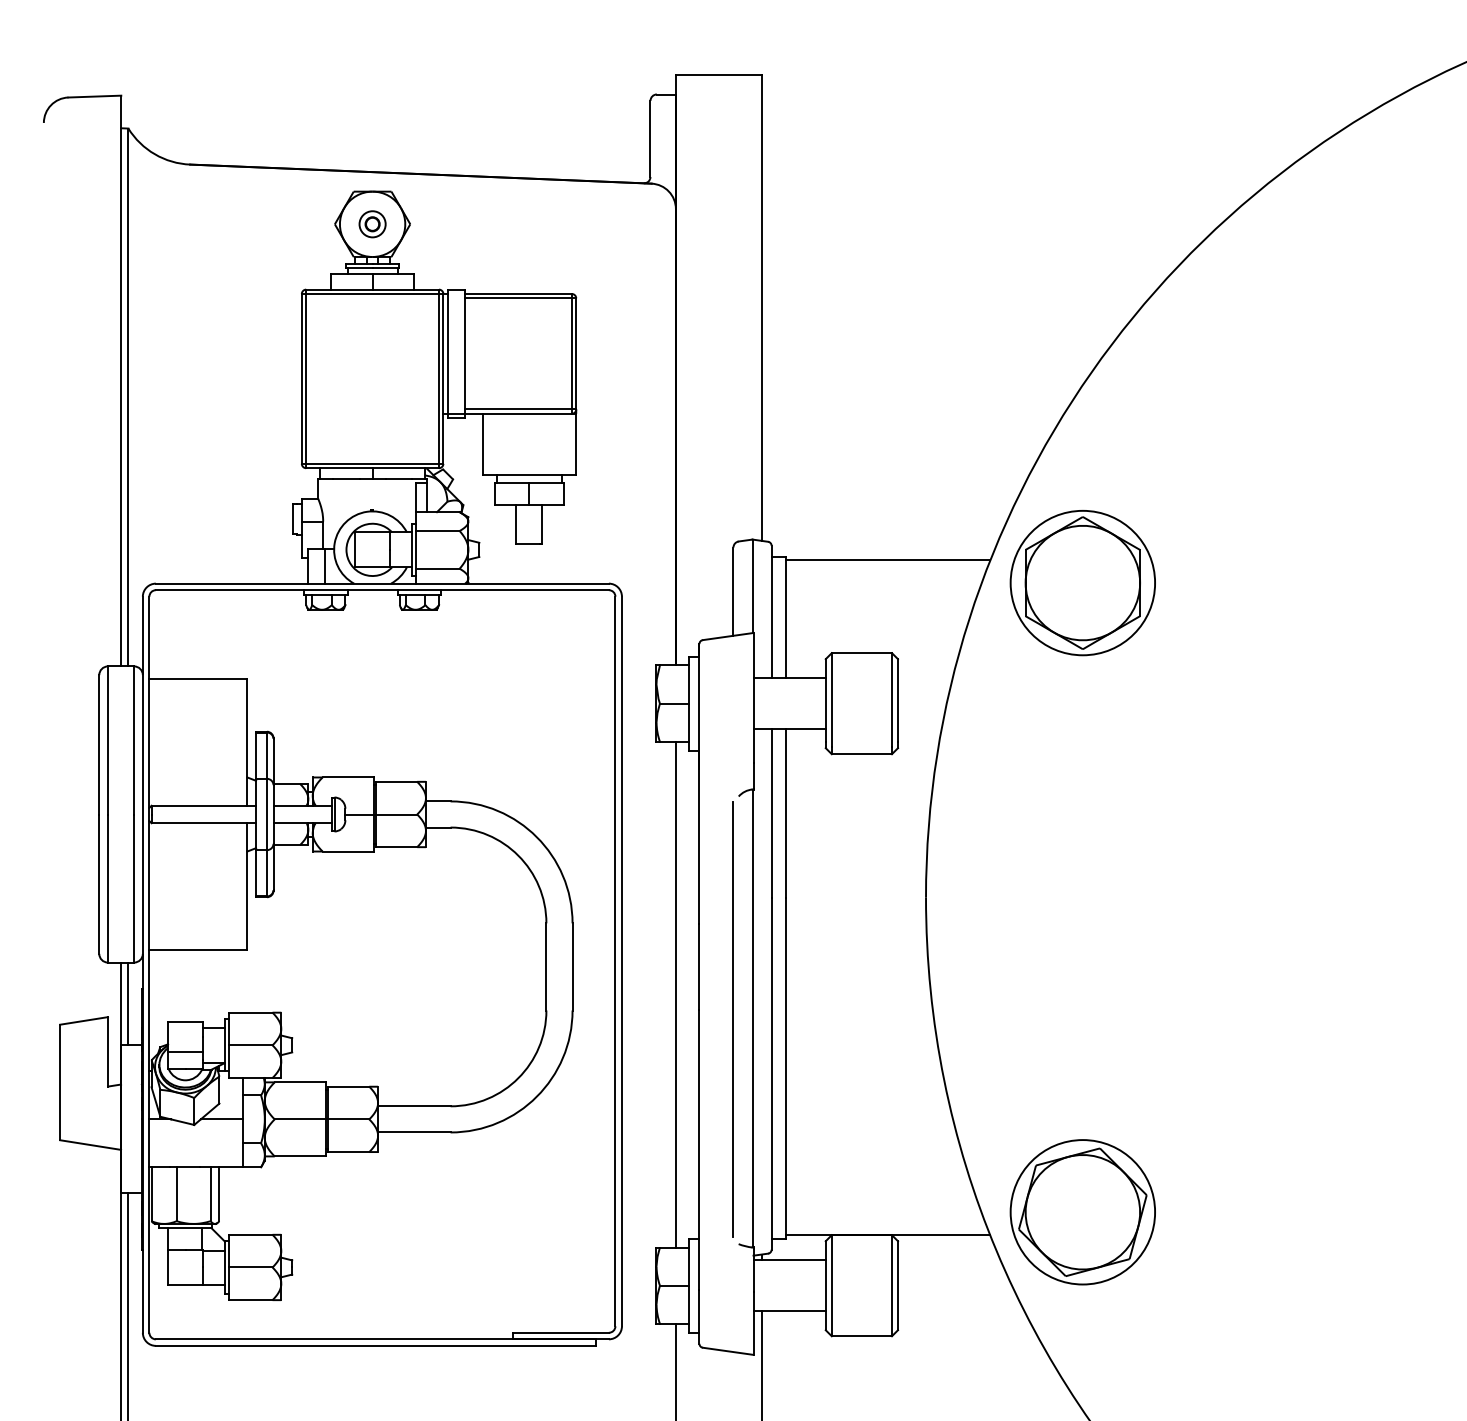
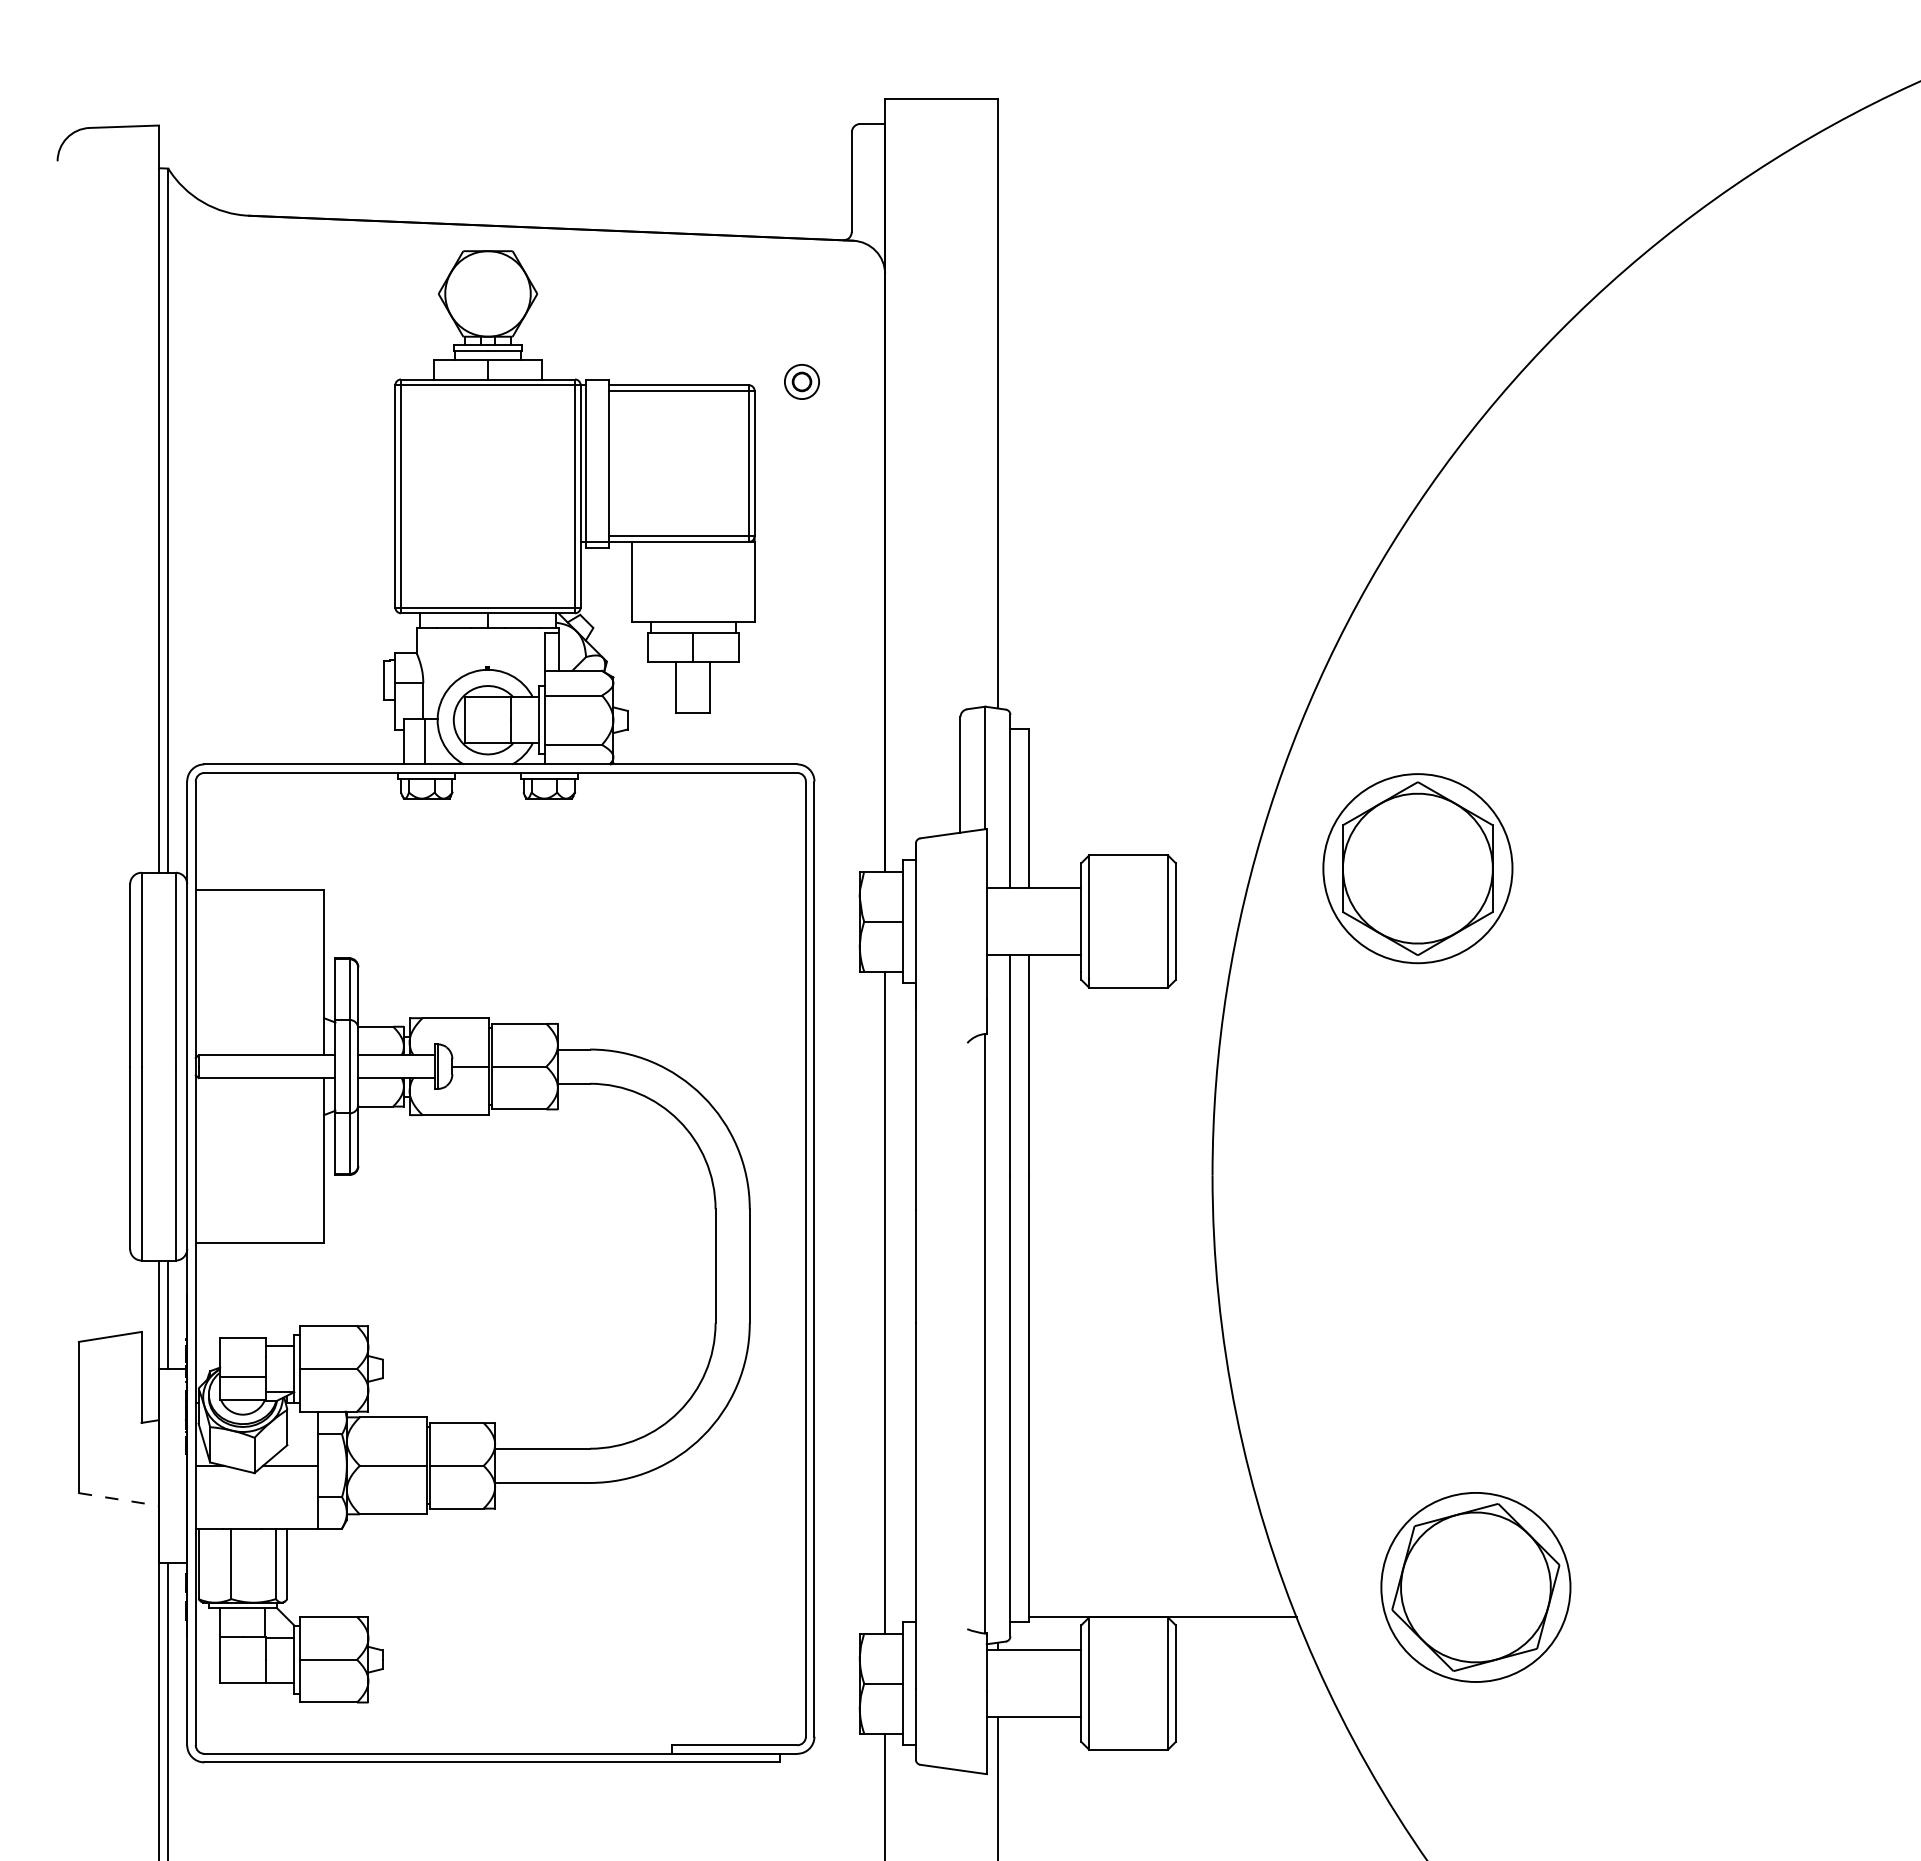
part: (372, 223) -> (801, 381), moved
line: (887, 560) -> (1162, 733), removed
part: (1082, 582) -> (1417, 868), moved
line: (733, 1019) -> (960, 1335), removed
line: (91, 1145) -> (119, 1499), solid -> dashed
part: (1082, 1212) -> (1475, 1587), moved

